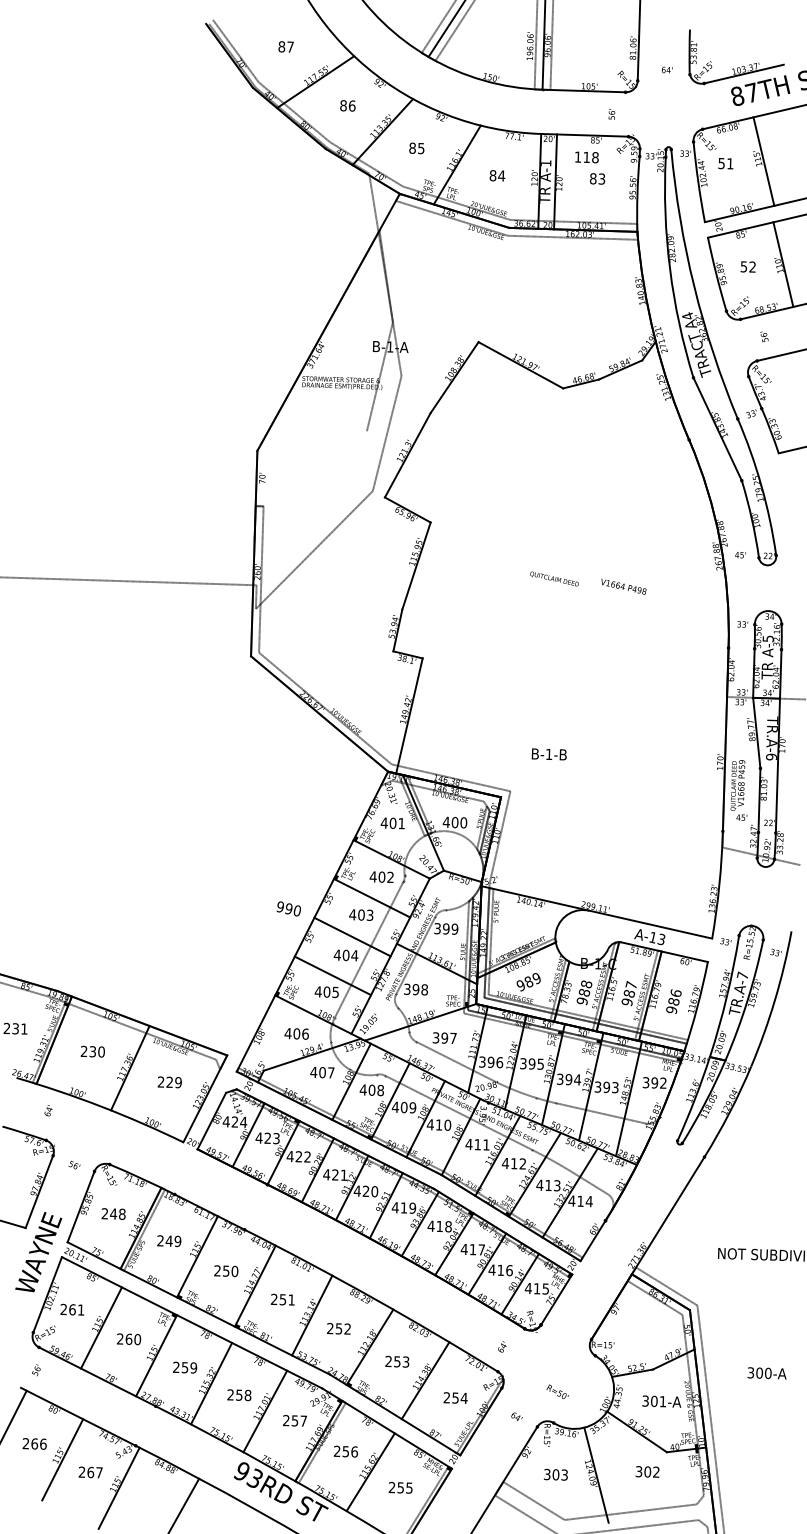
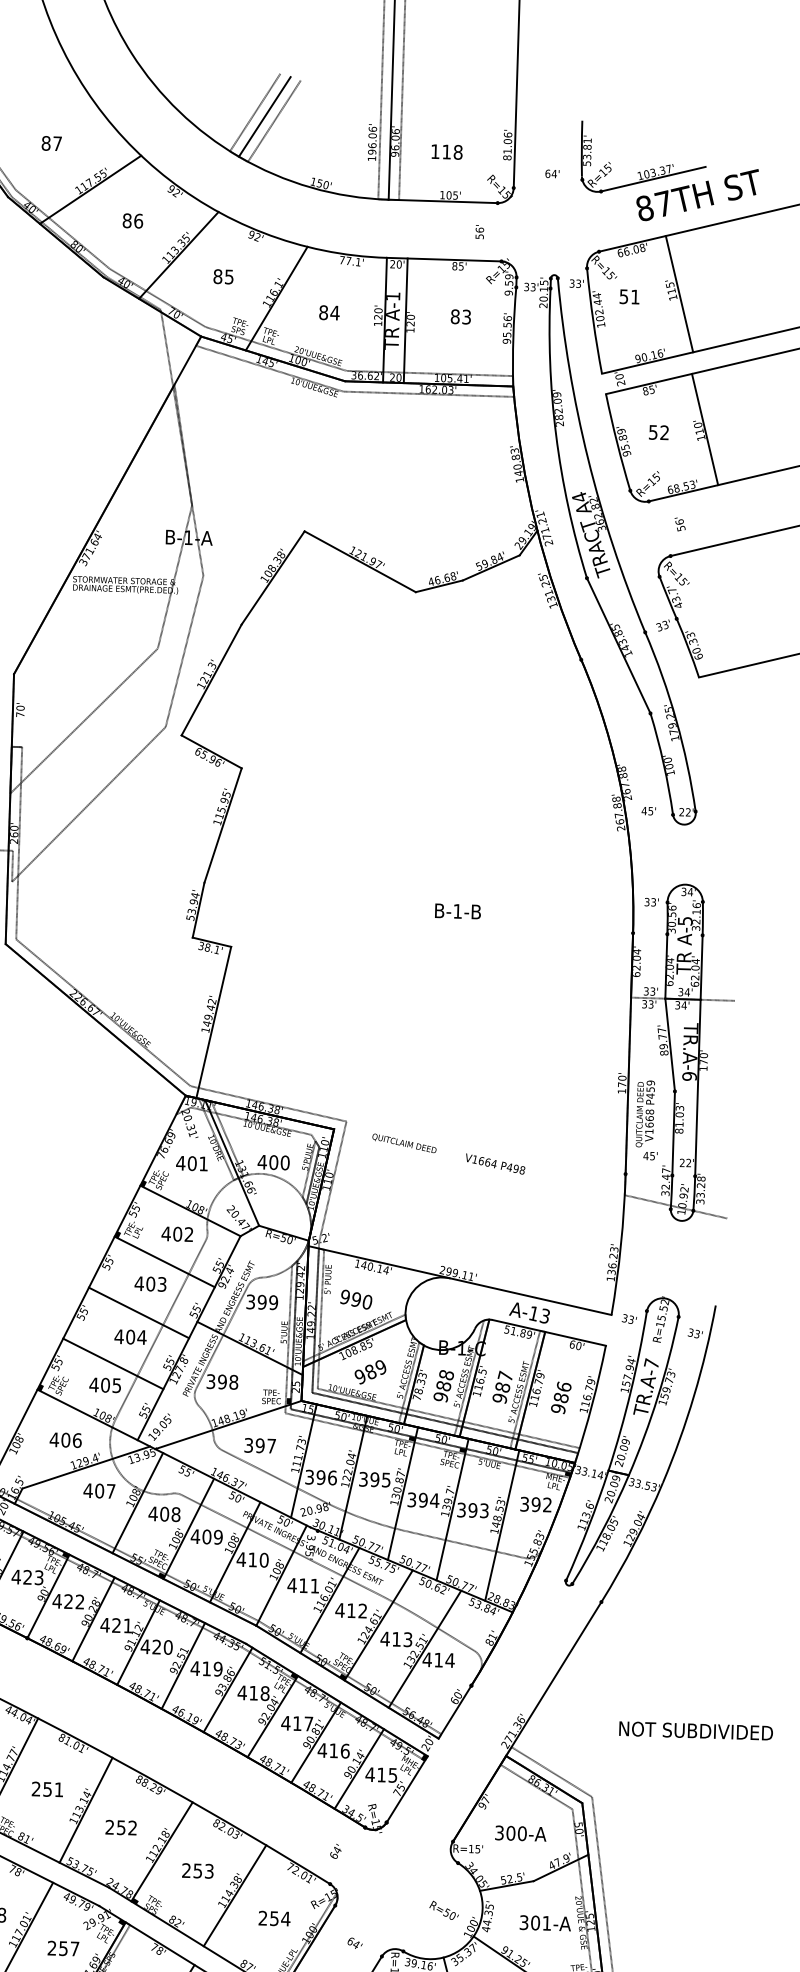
text: (586, 157) -> (446, 152), moved
line: (310, 486) -> (83, 721), added
text: (554, 578) -> (404, 1142), moved
text: (623, 586) -> (495, 1163), moved
text: (548, 754) -> (456, 911), moved
text: (288, 908) -> (355, 1299), moved
text: (766, 1373) -> (519, 1833), moved
text: (557, 1391) -> (443, 1910), moved

